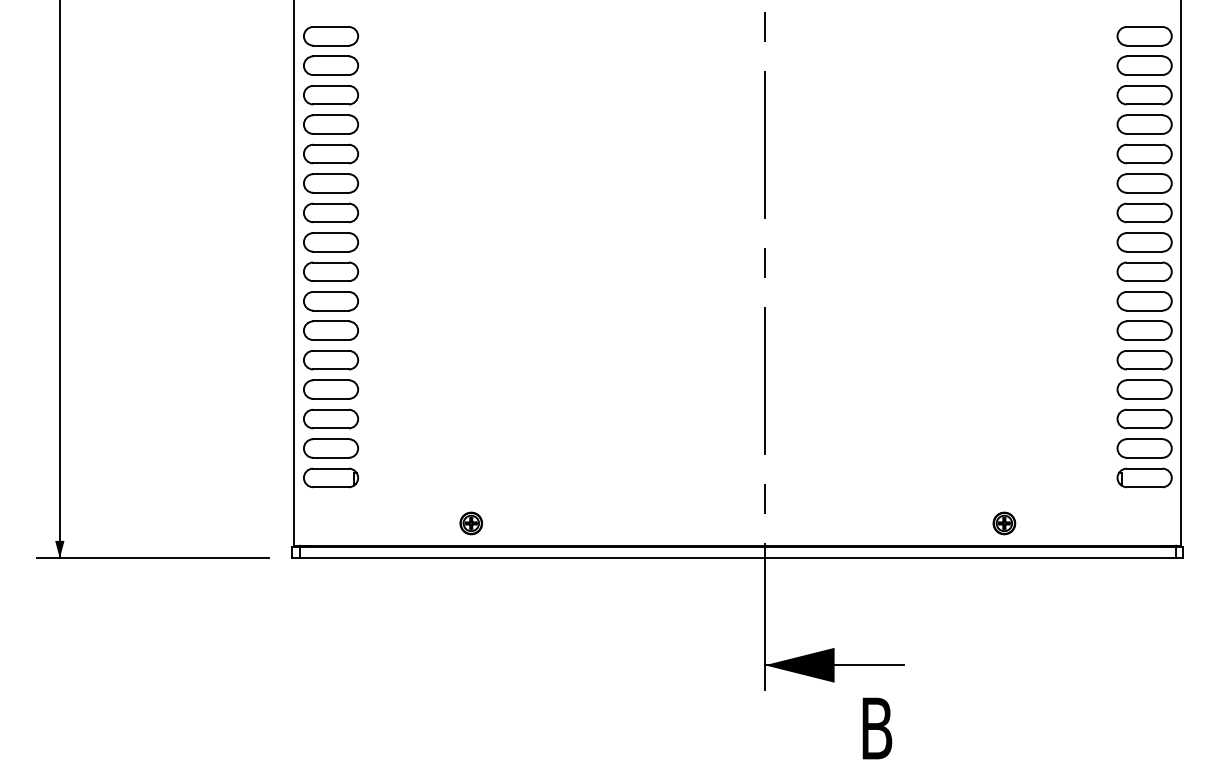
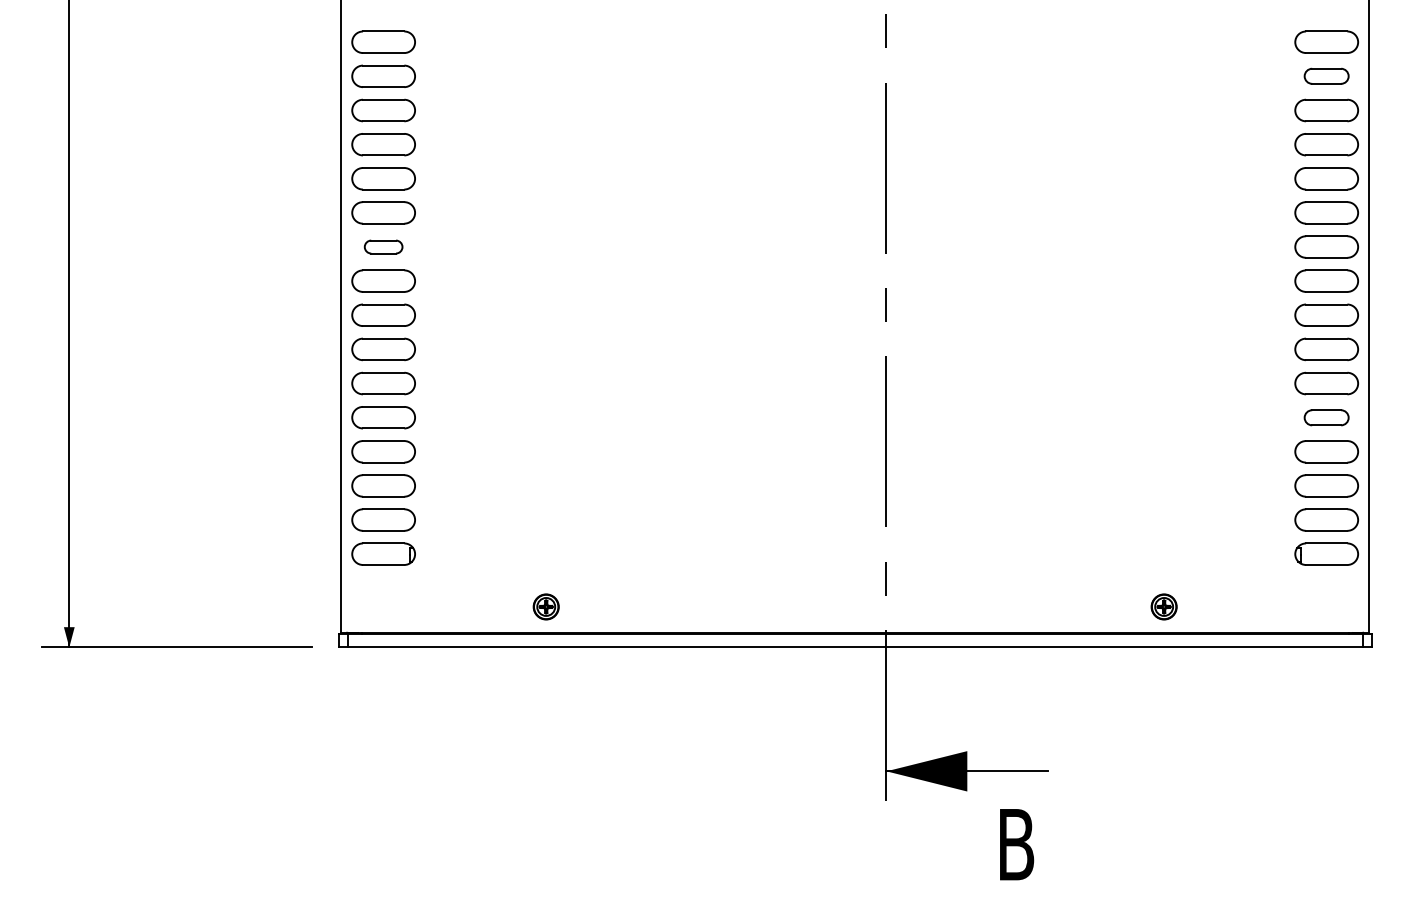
part: (1144, 65) -> (1326, 76), size x0.7
part: (330, 212) -> (383, 246), size x0.6
part: (1144, 360) -> (1326, 418), size x0.7

